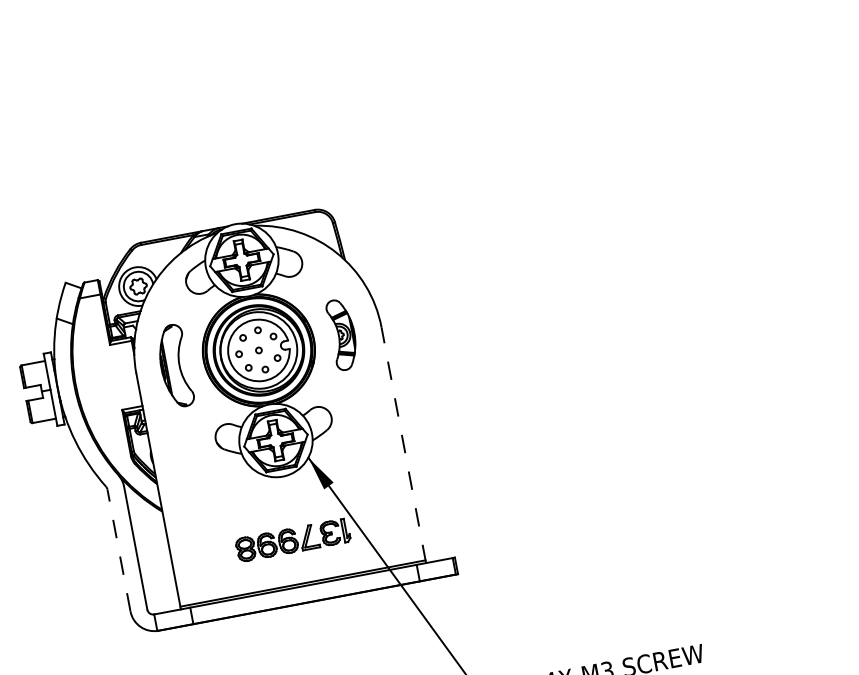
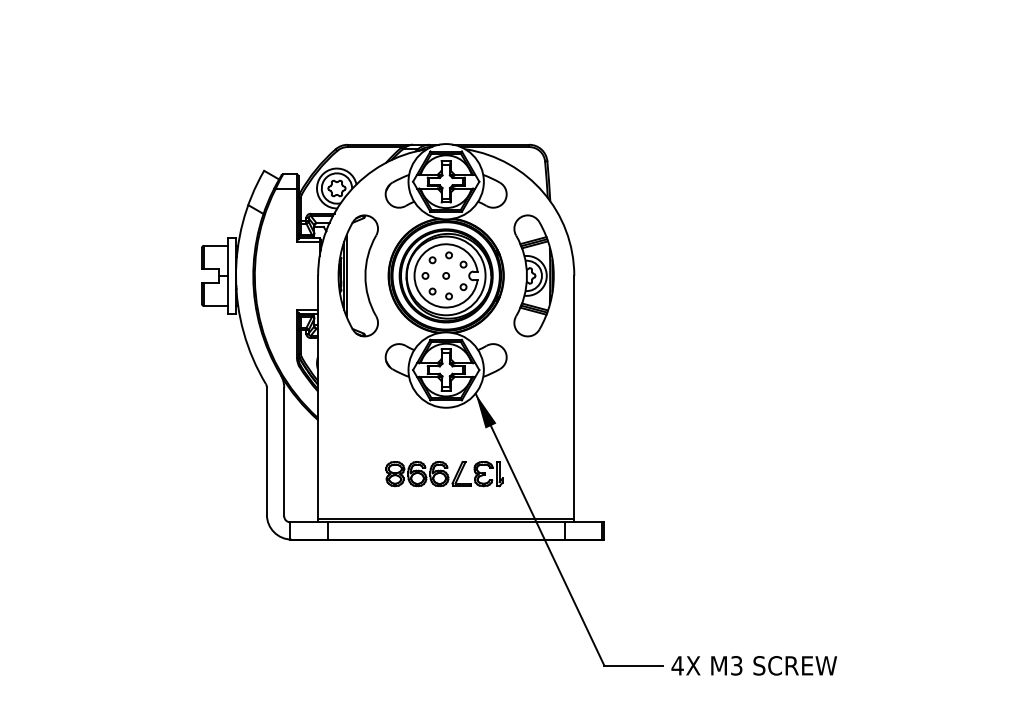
part: (342, 334) -> (533, 275), size x1.67
part: (173, 366) -> (357, 275), size x1.43
line: (403, 444) -> (574, 398), dashed -> solid
line: (118, 550) -> (266, 451), dashed -> solid

